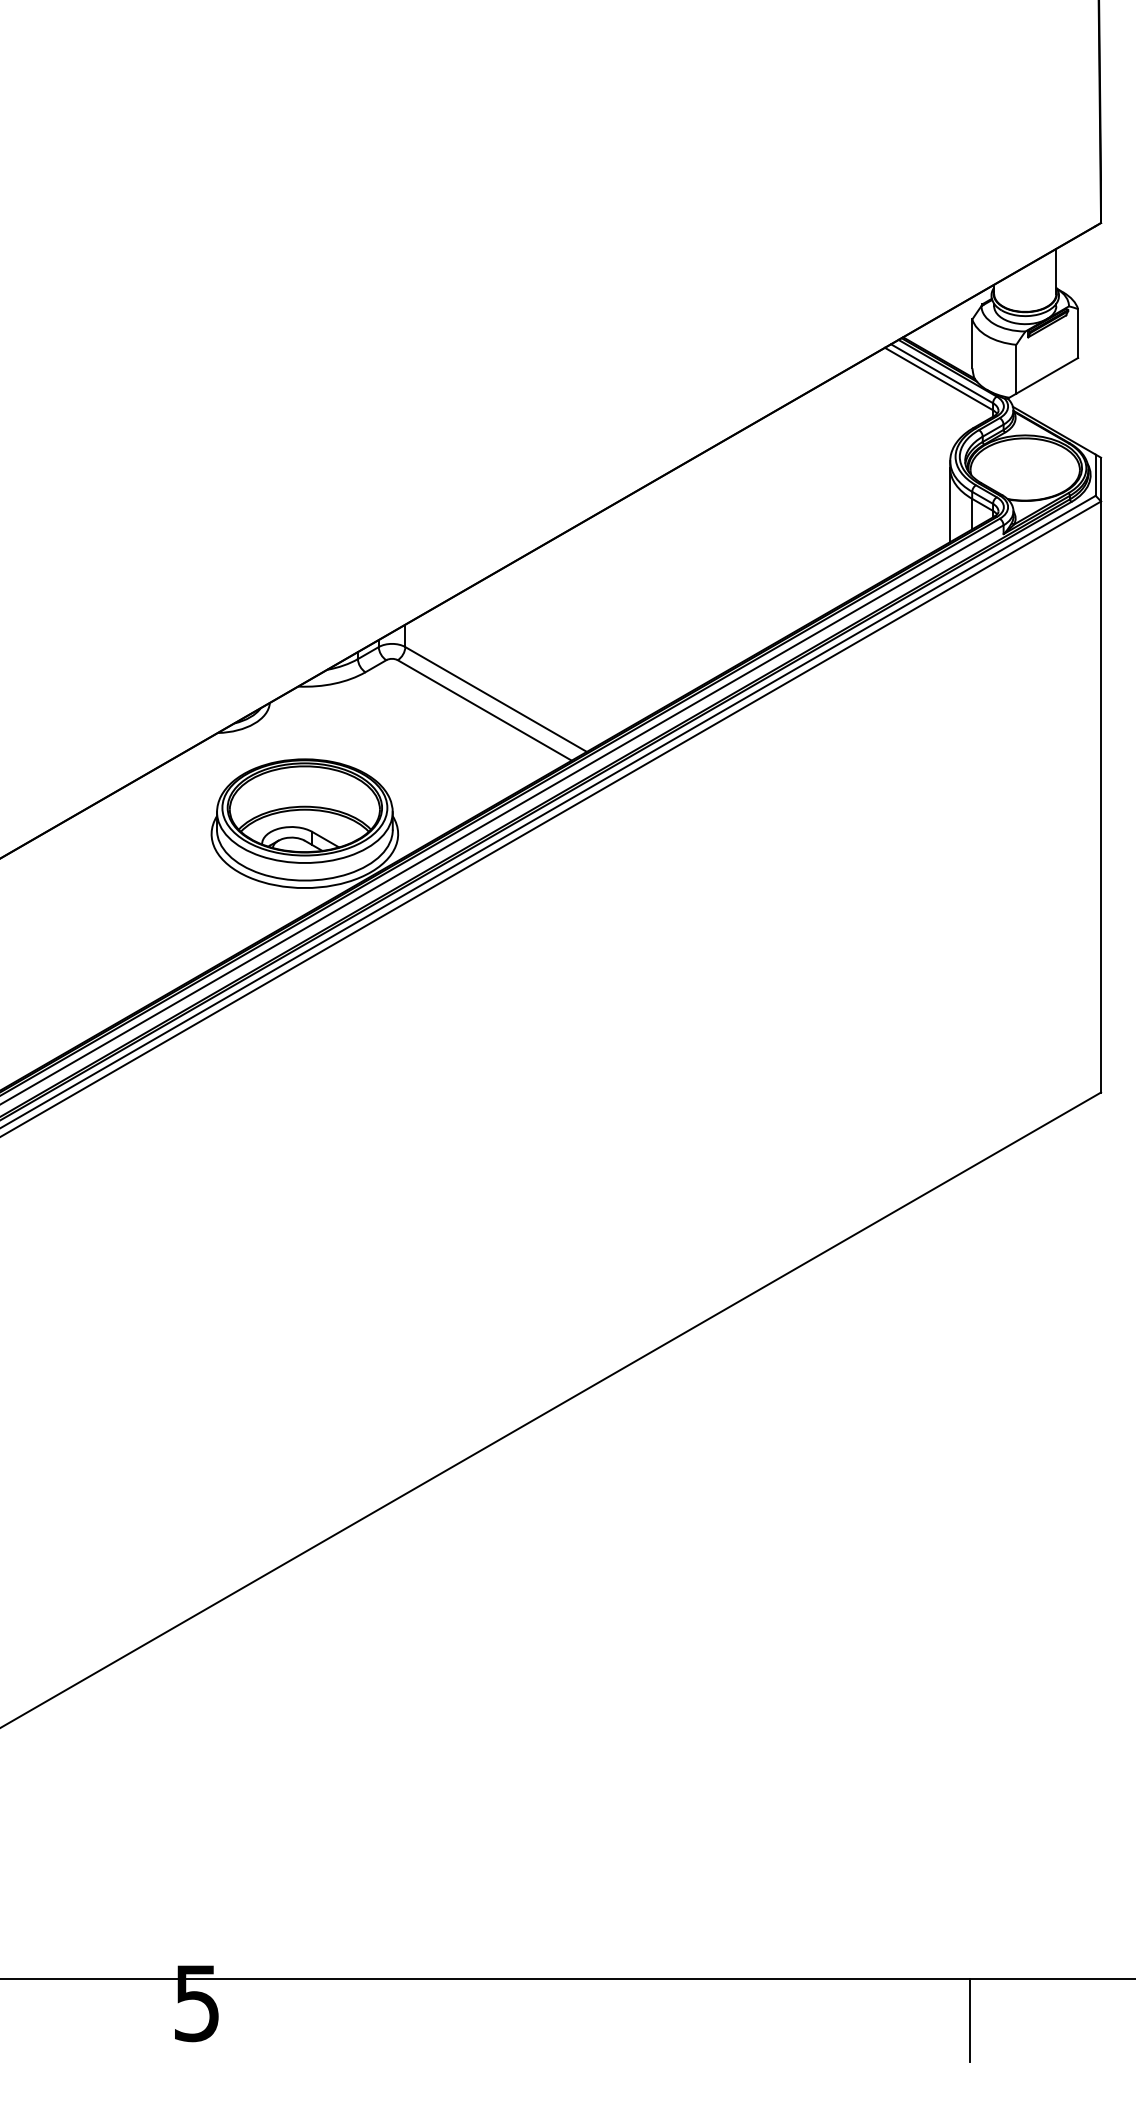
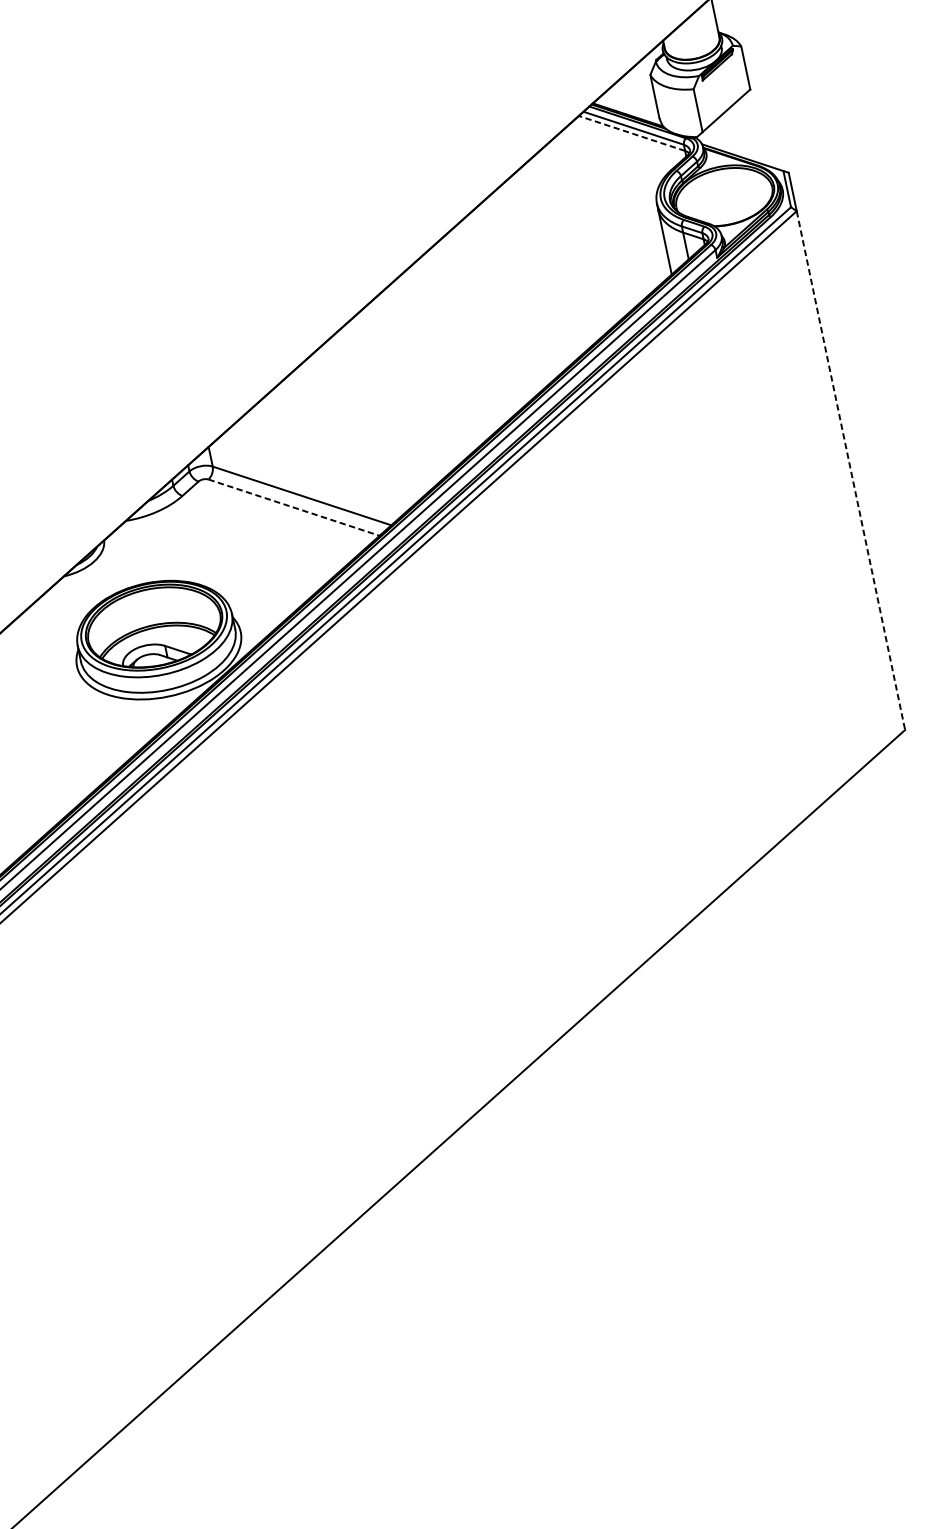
line: (938, 378) -> (631, 133), solid -> dashed
line: (485, 710) -> (294, 507), solid -> dashed
line: (1101, 797) -> (851, 470), solid -> dashed

